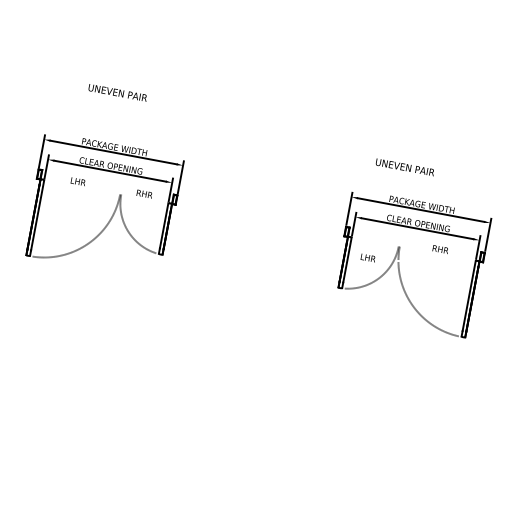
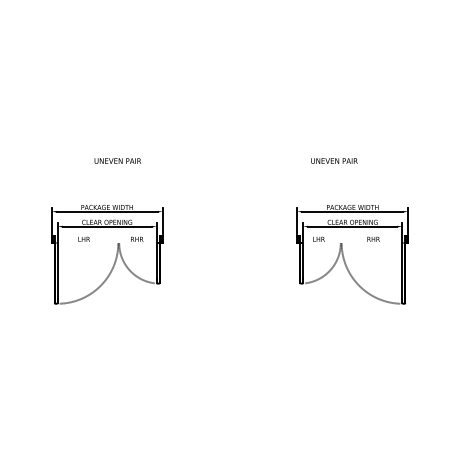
text: (117, 92) -> (117, 160), moved
text: (405, 166) -> (334, 160), moved
text: (367, 256) -> (318, 238), moved

